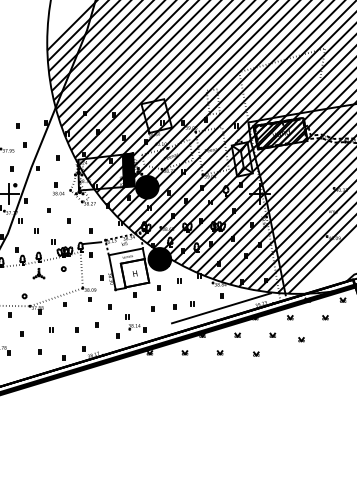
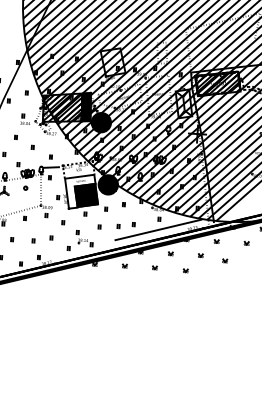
hatch: (101, 172) -> (63, 107), added
fill: (134, 273) -> (85, 195), added

